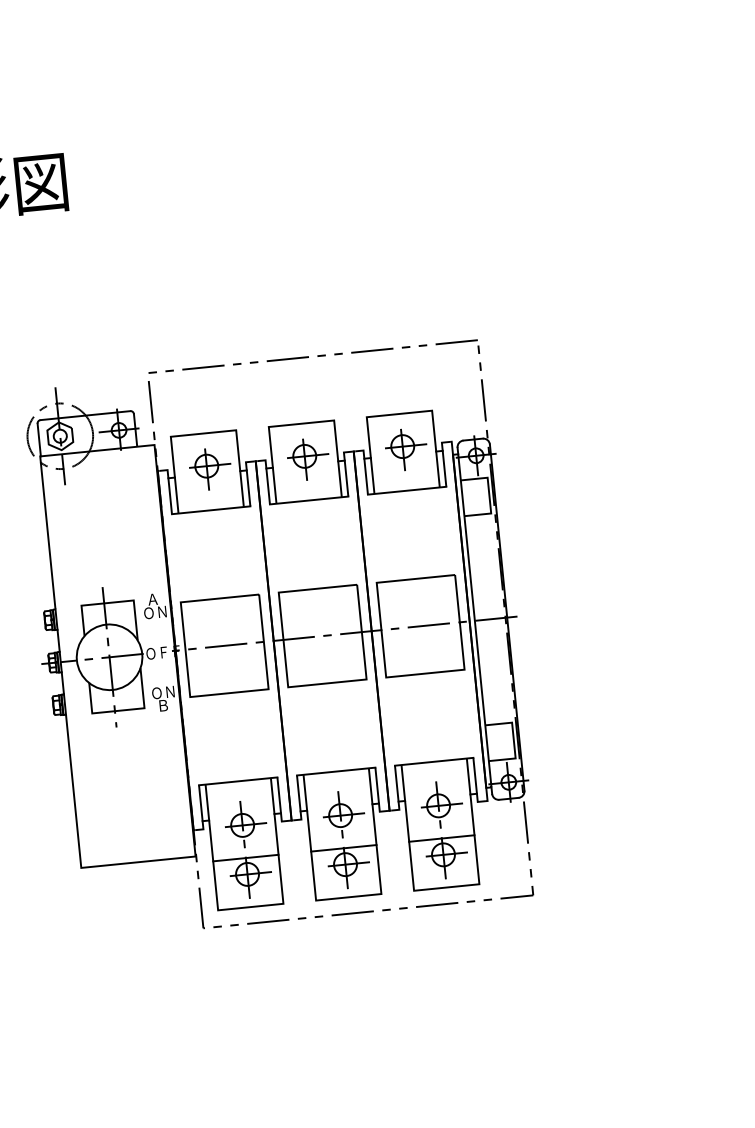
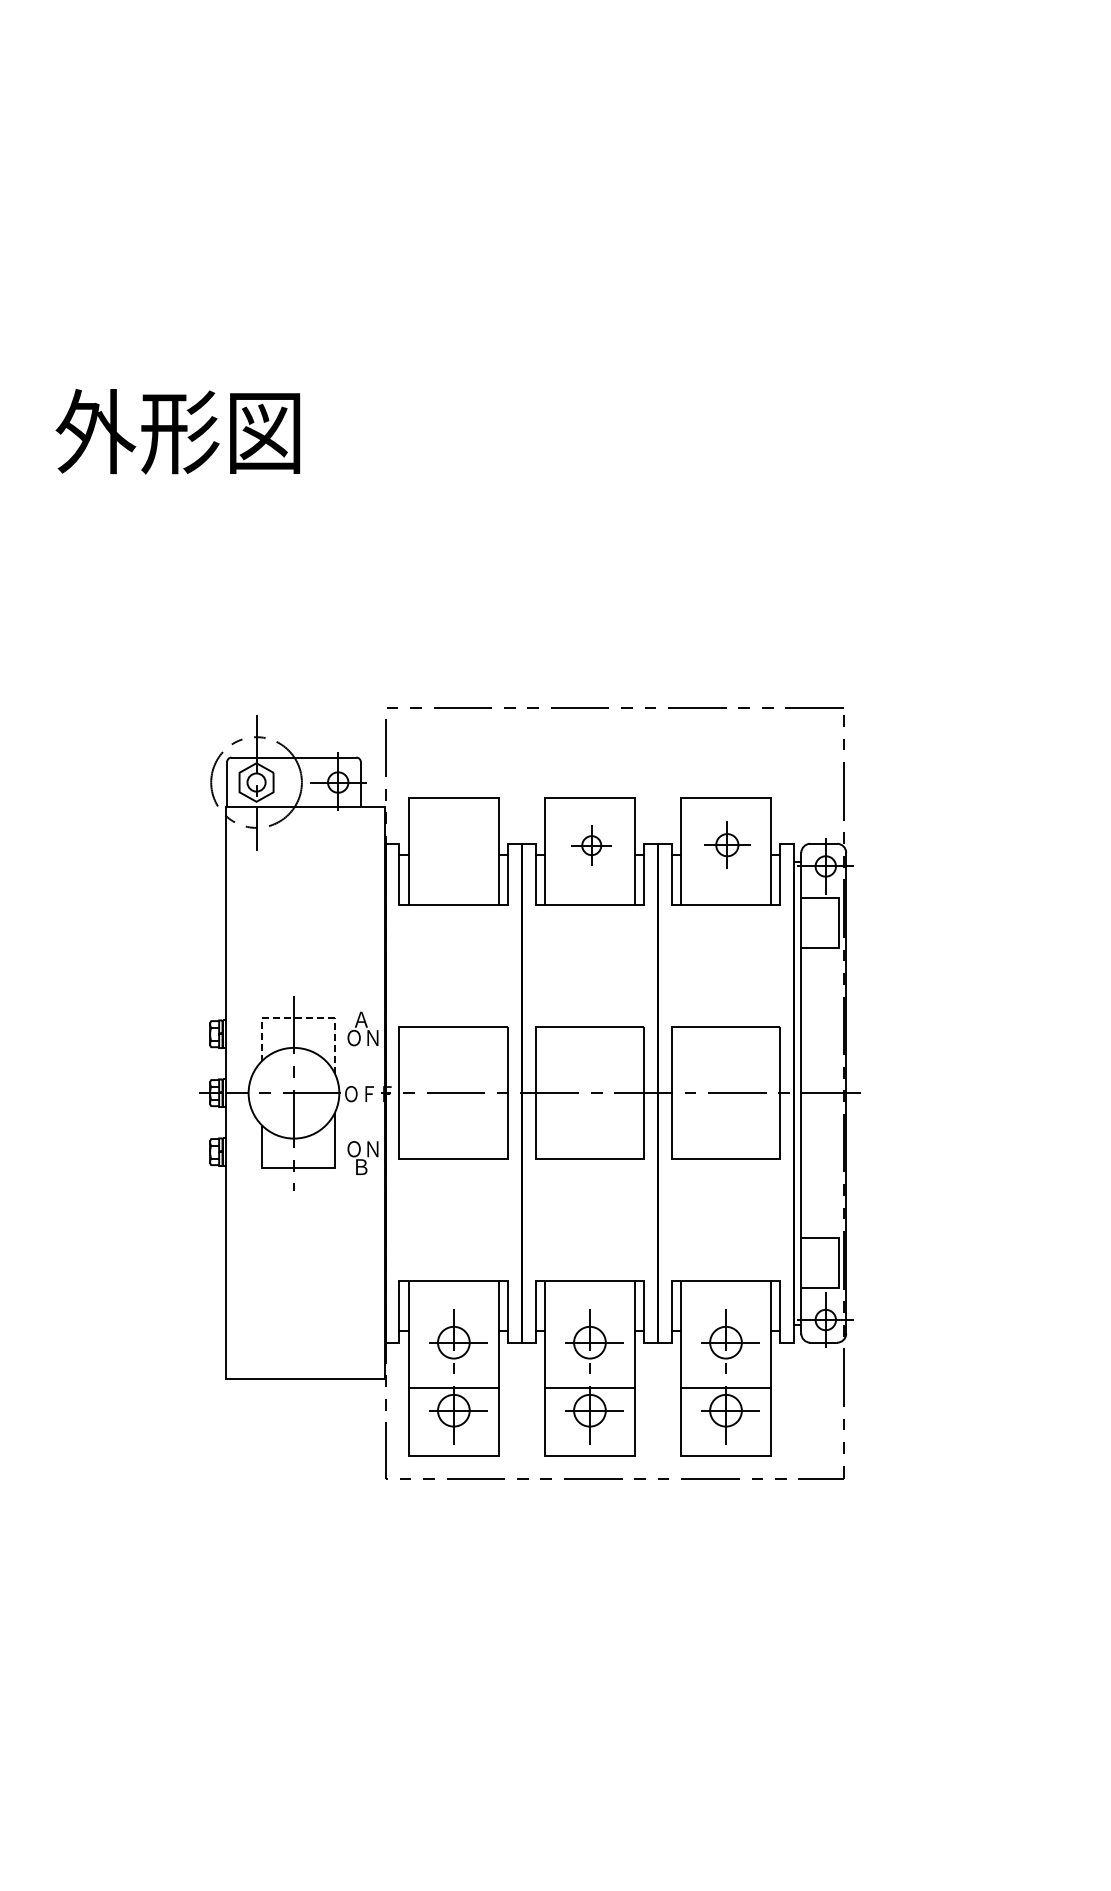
part: (406, 449) -> (730, 848), size x0.7
part: (308, 459) -> (594, 848), size x0.6
part: (210, 469) -> (458, 848), removed
line: (112, 602) -> (305, 1018), solid -> dashed

